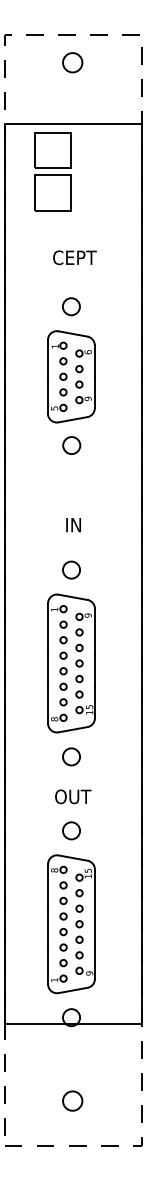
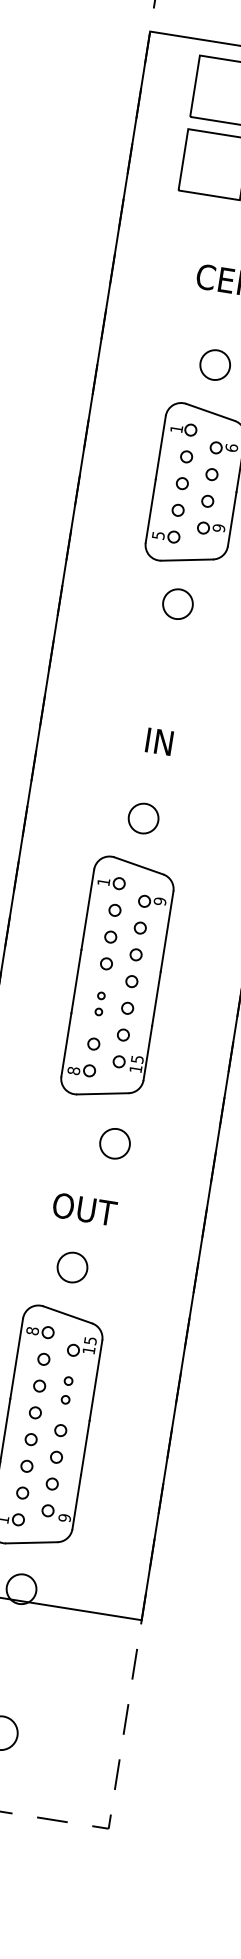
part: (63, 678) -> (100, 1003), size x0.6
circle: (71, 756) -> (115, 1143), moved
part: (79, 900) -> (67, 1389), size x0.7

